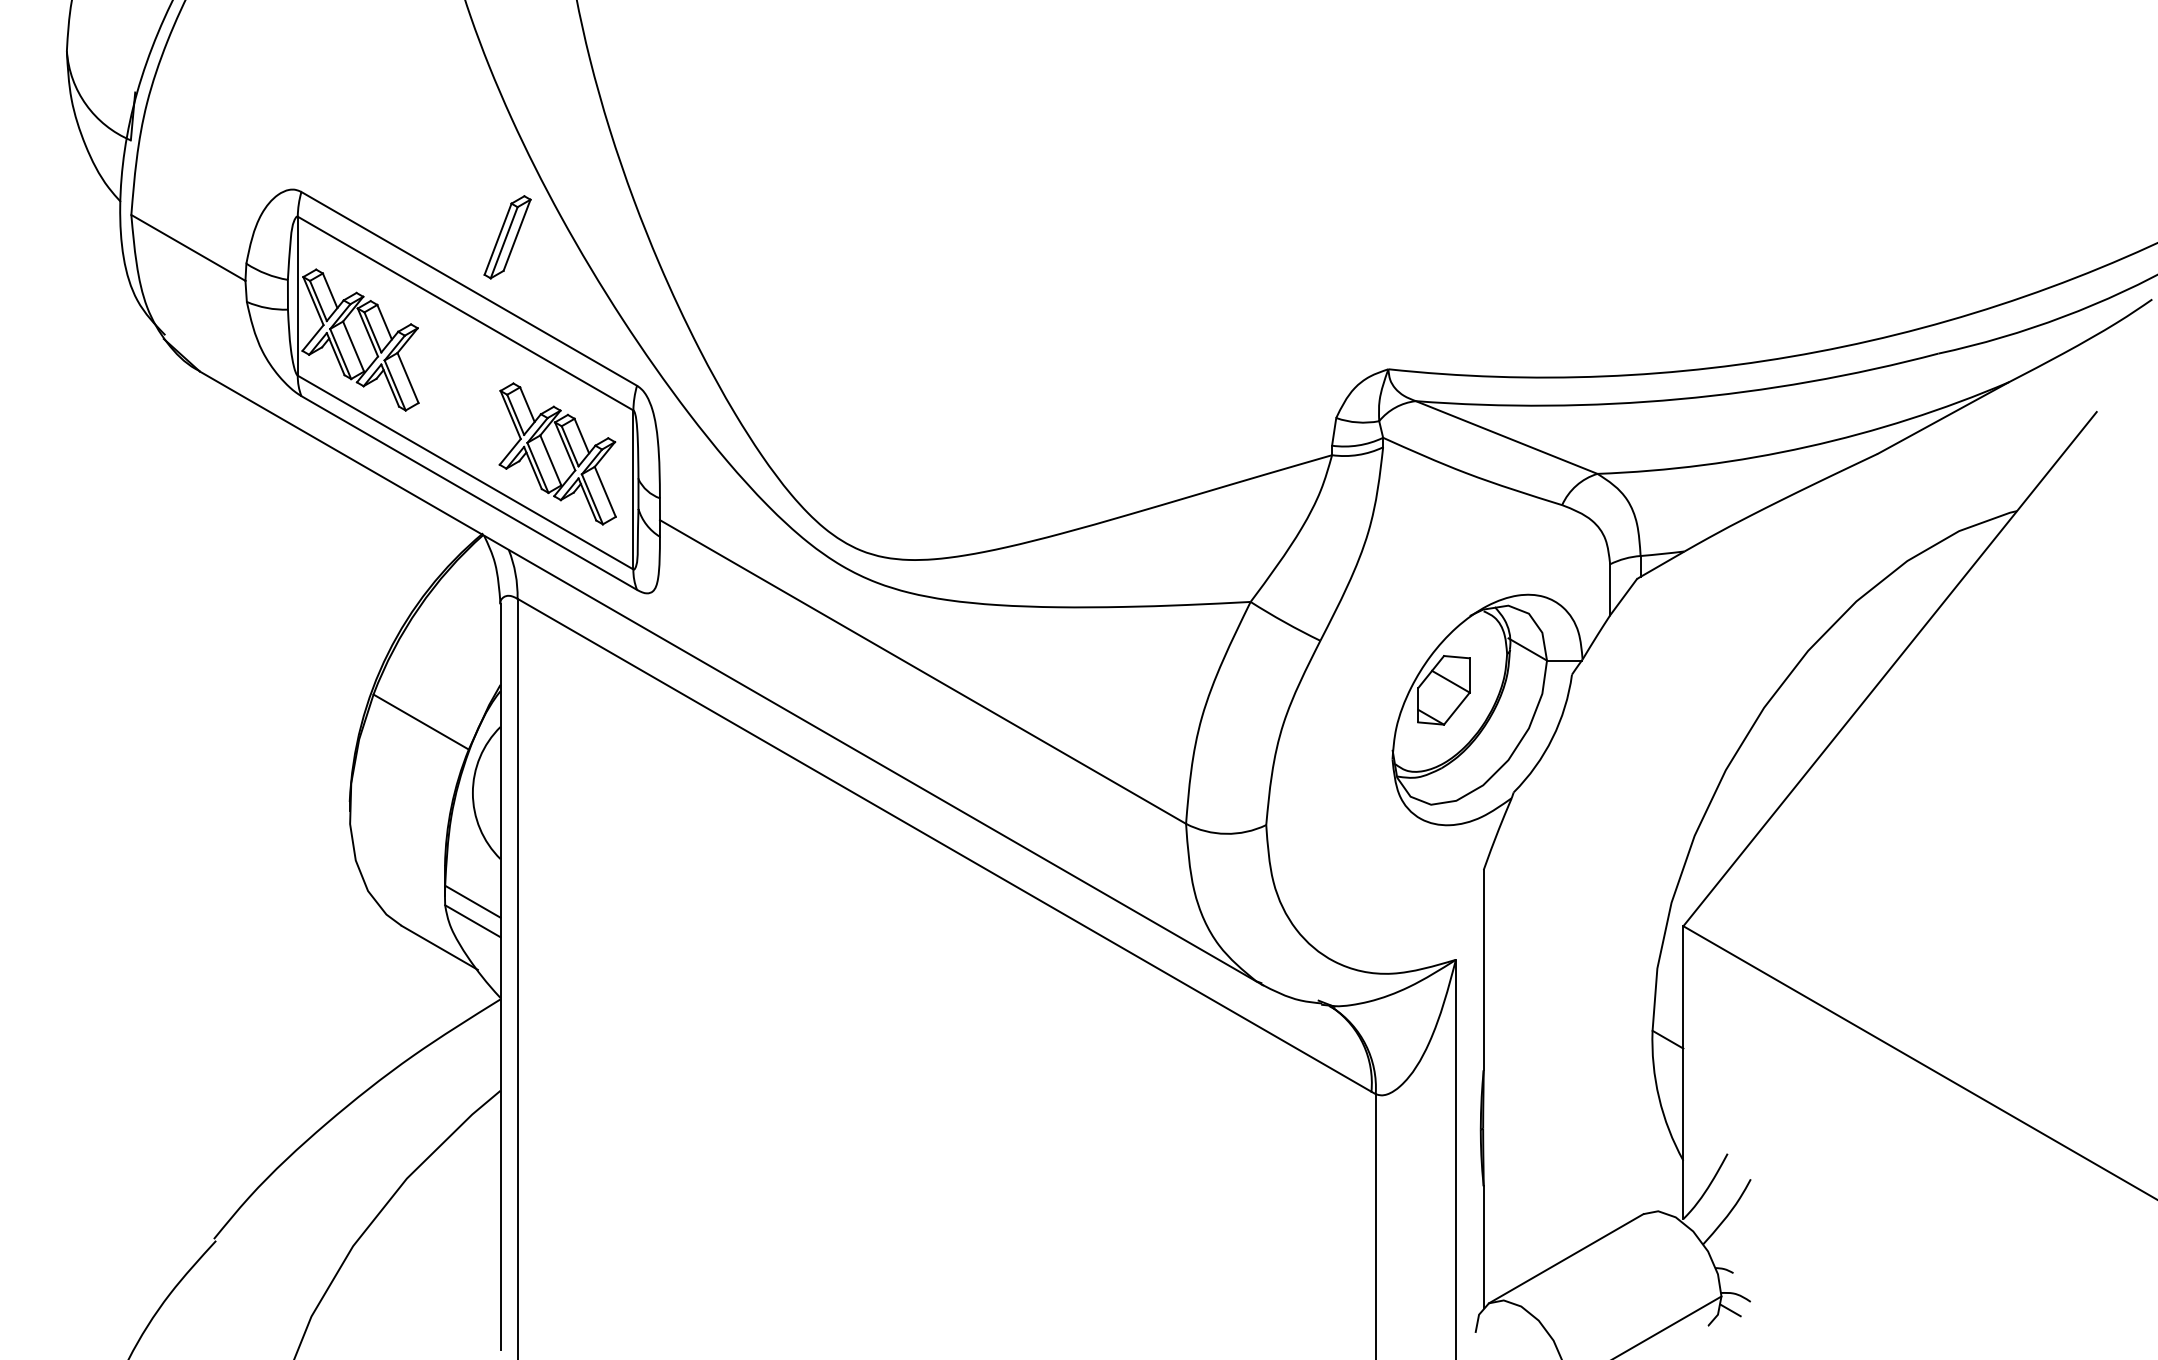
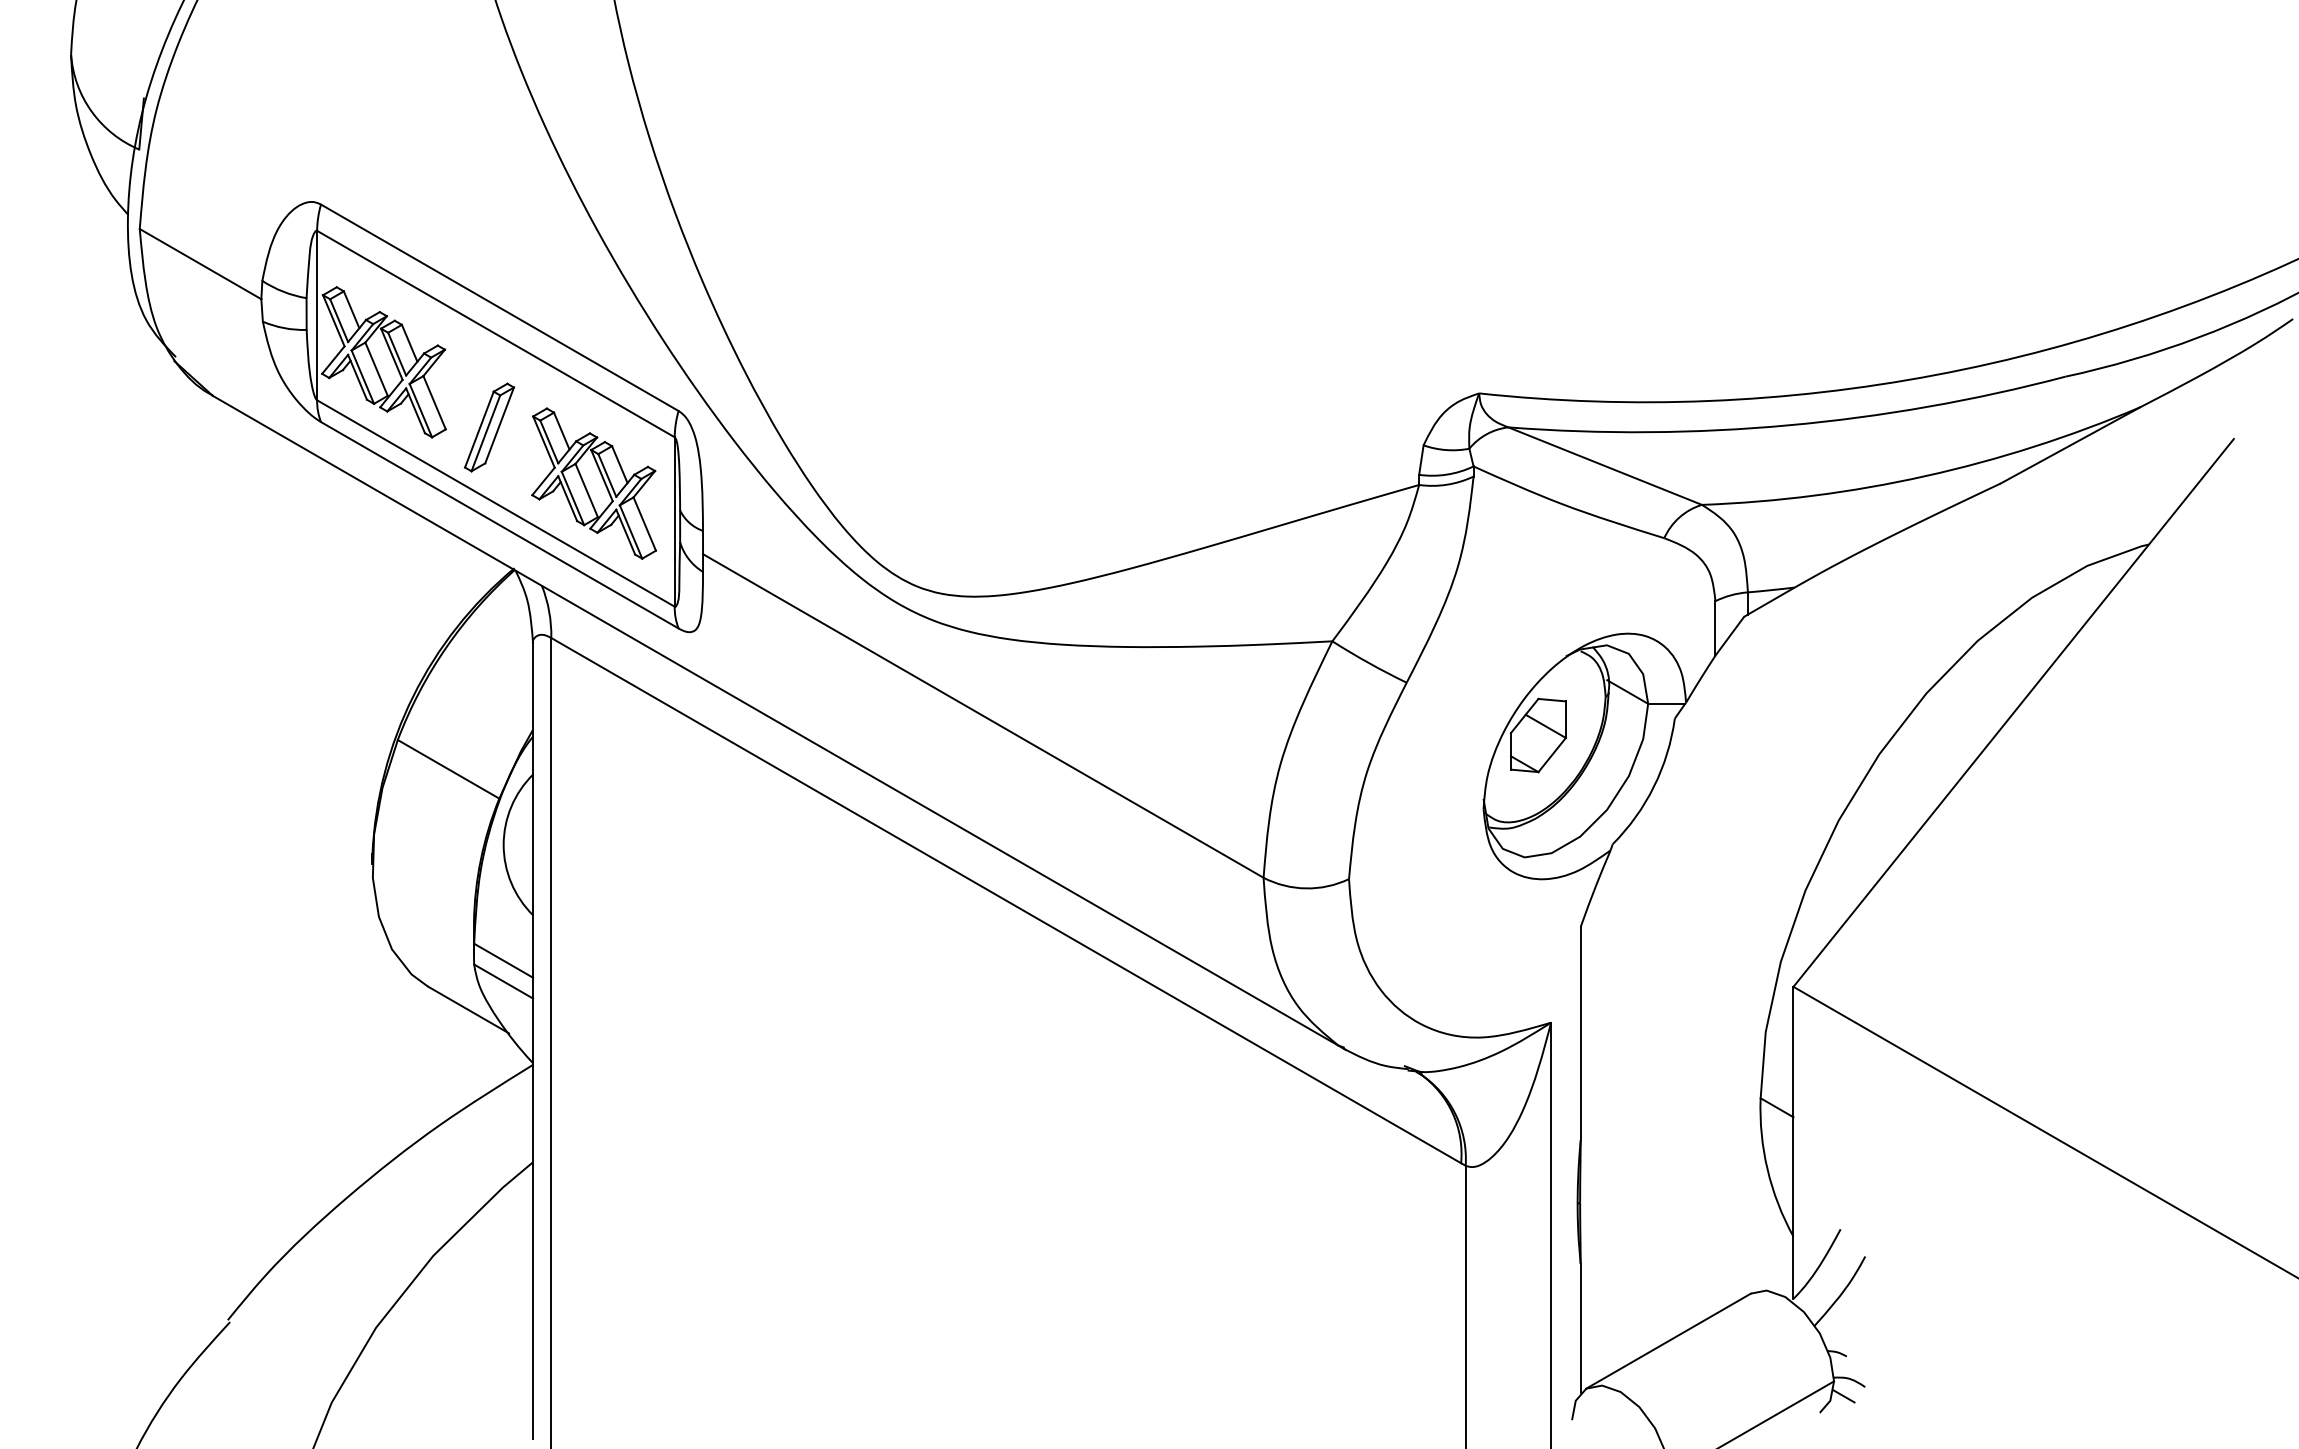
part: (507, 237) -> (489, 427), moved

